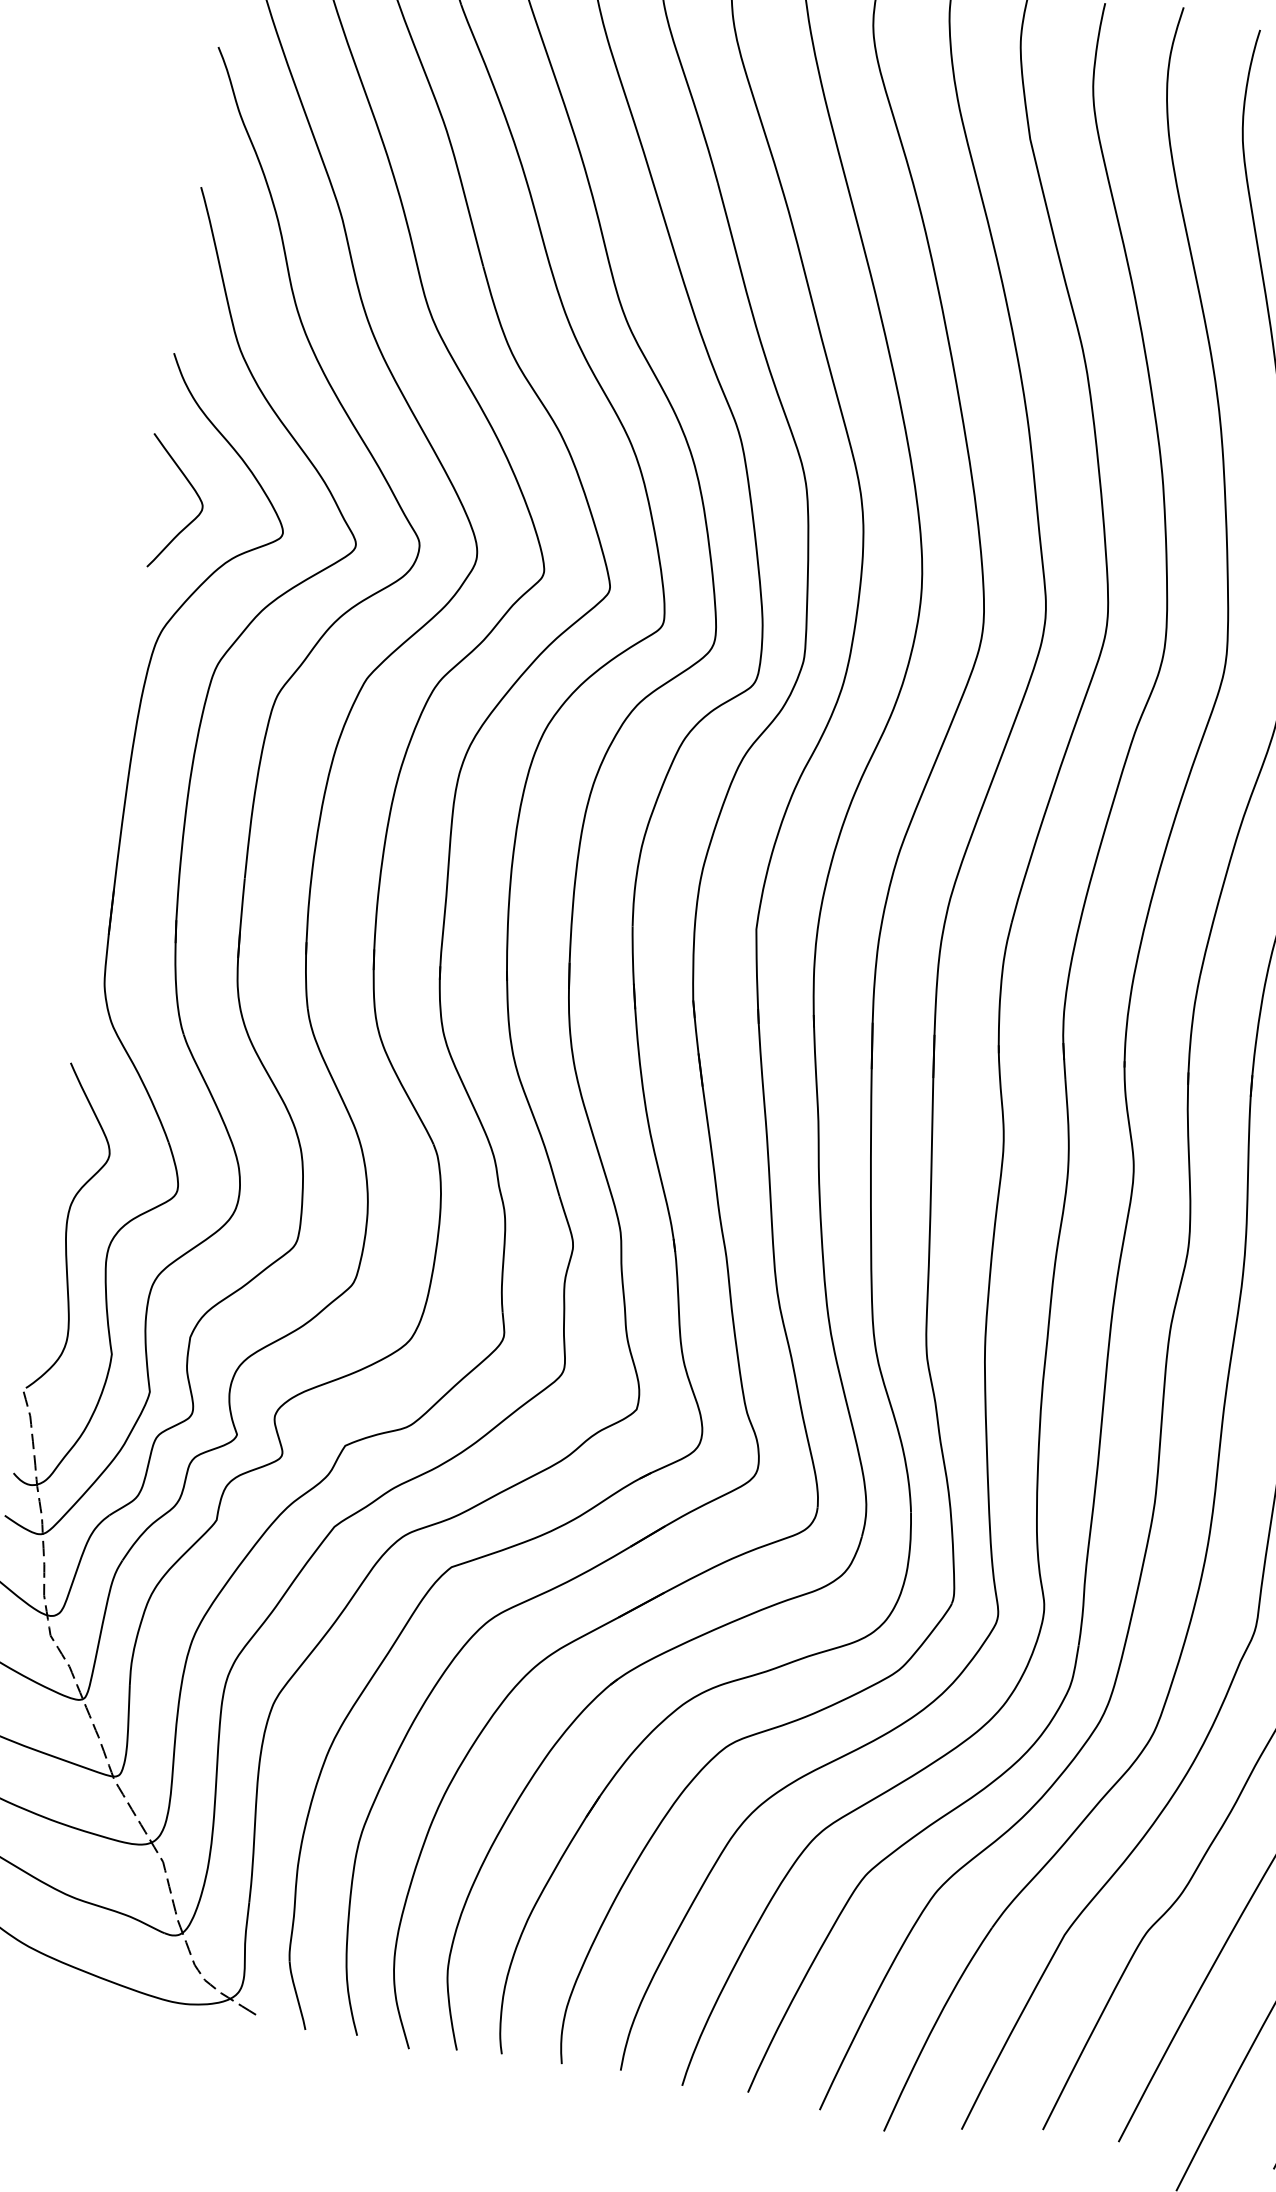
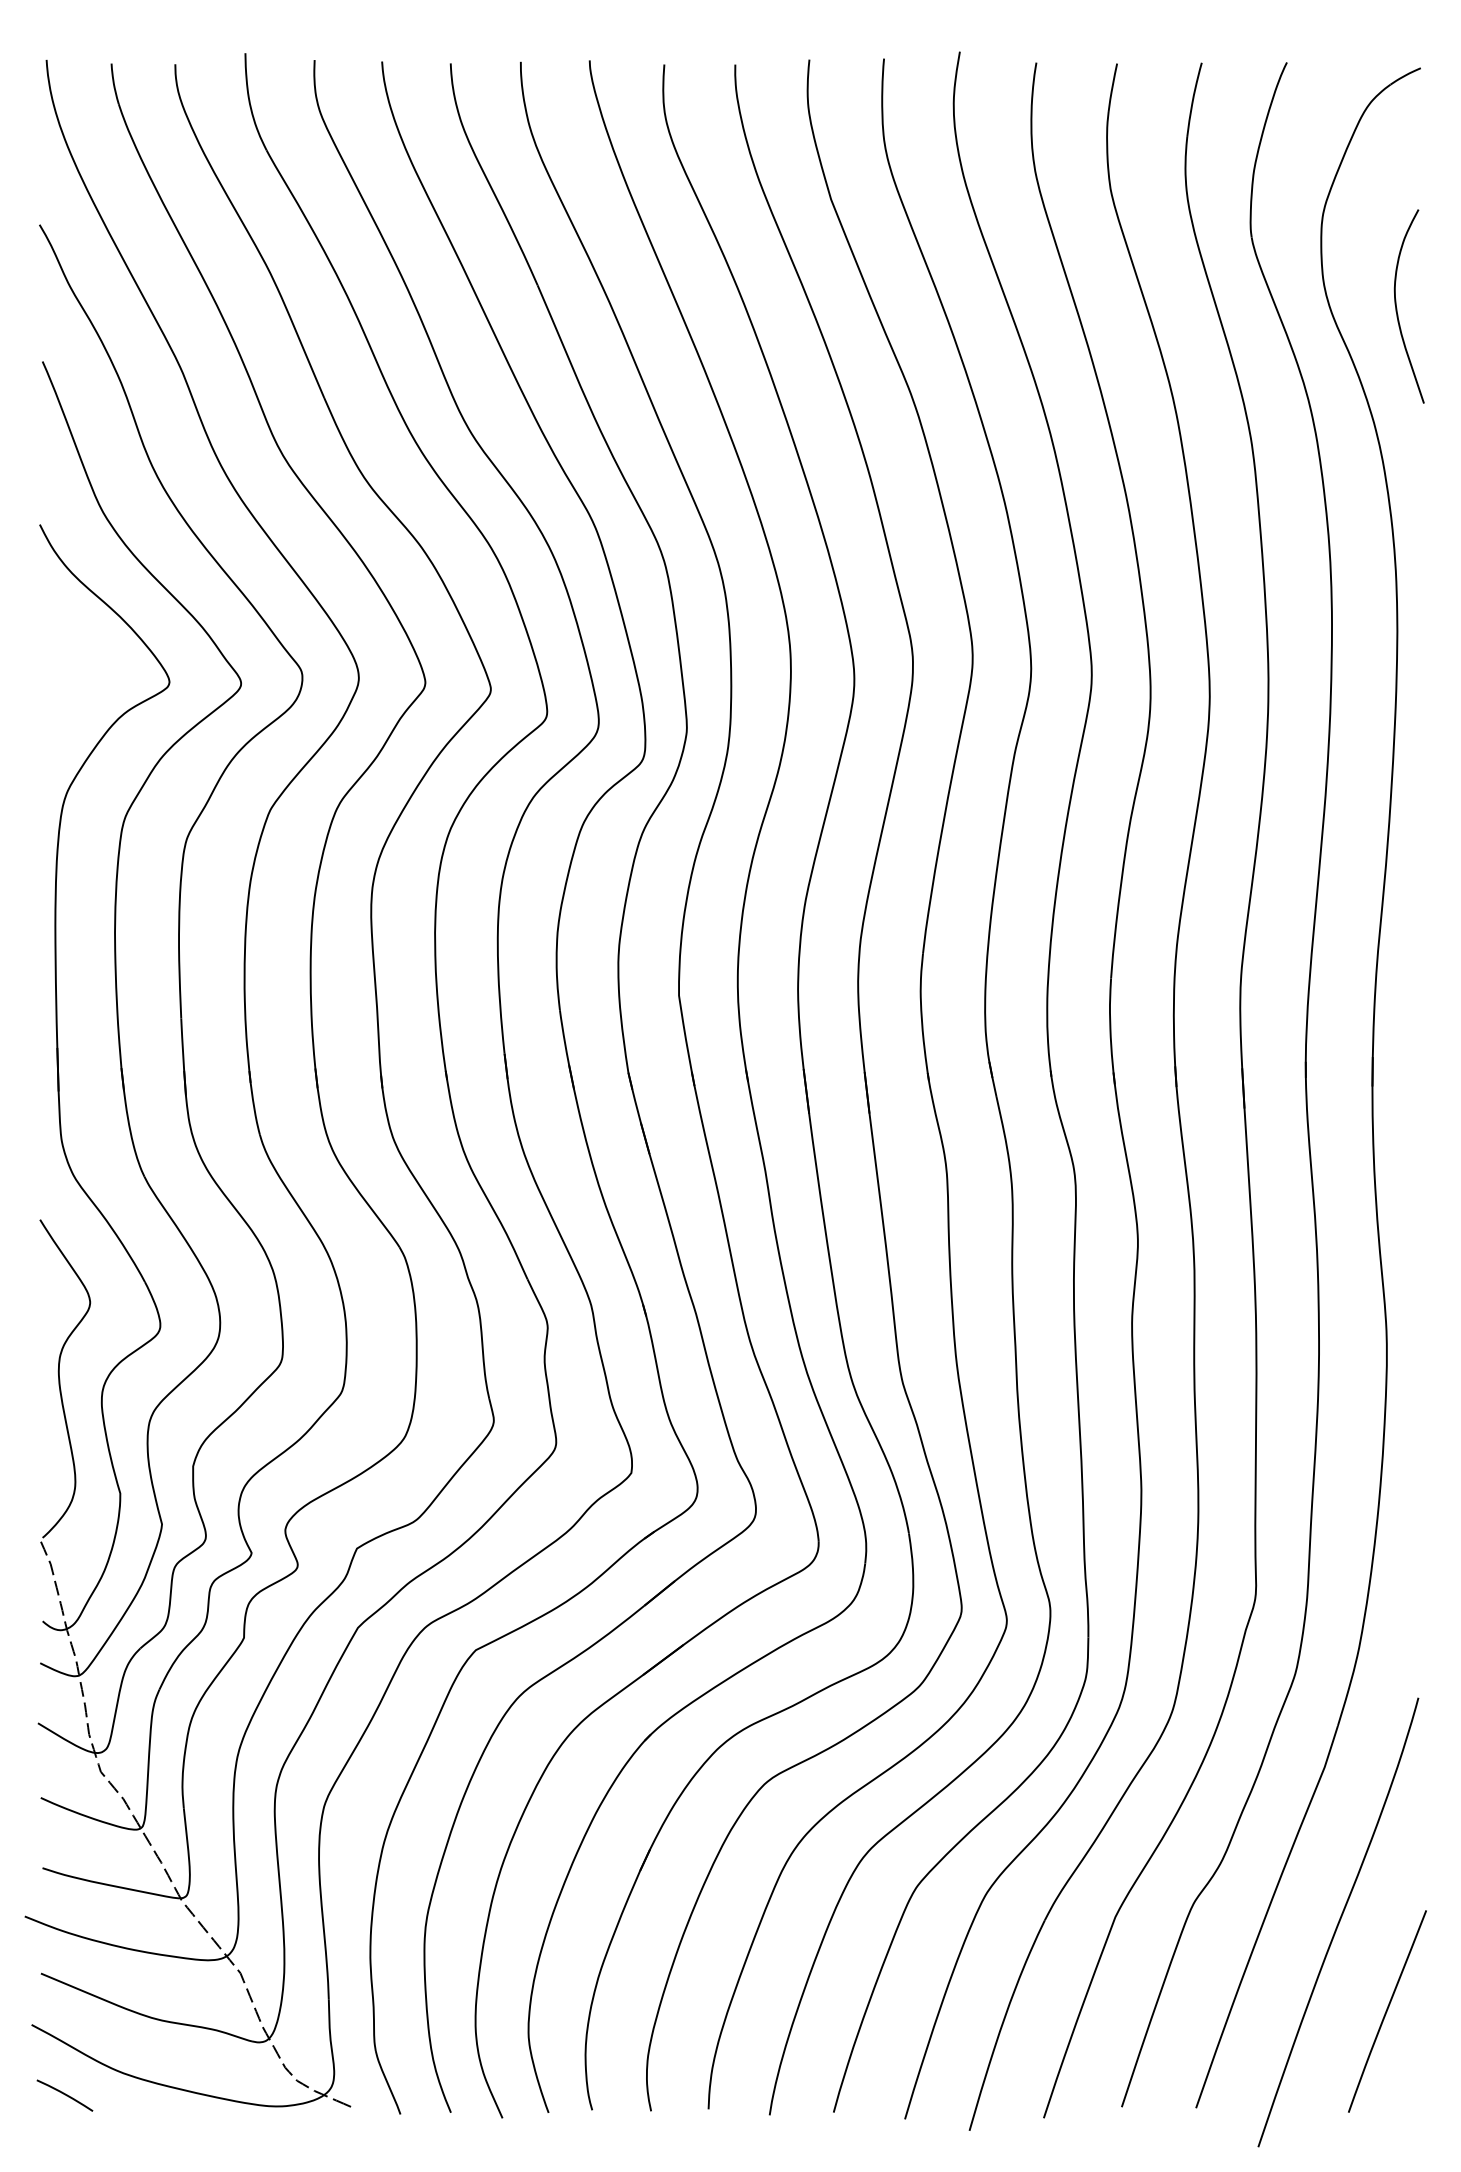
curve: (195, 492) -> (79, 655), removed

